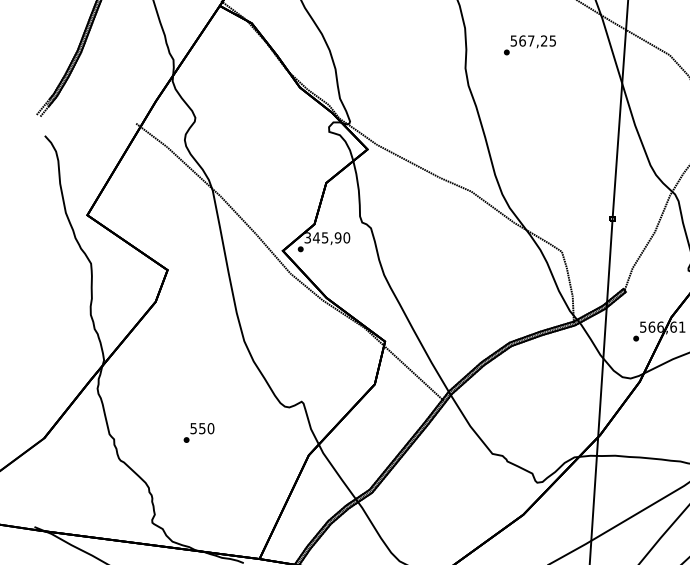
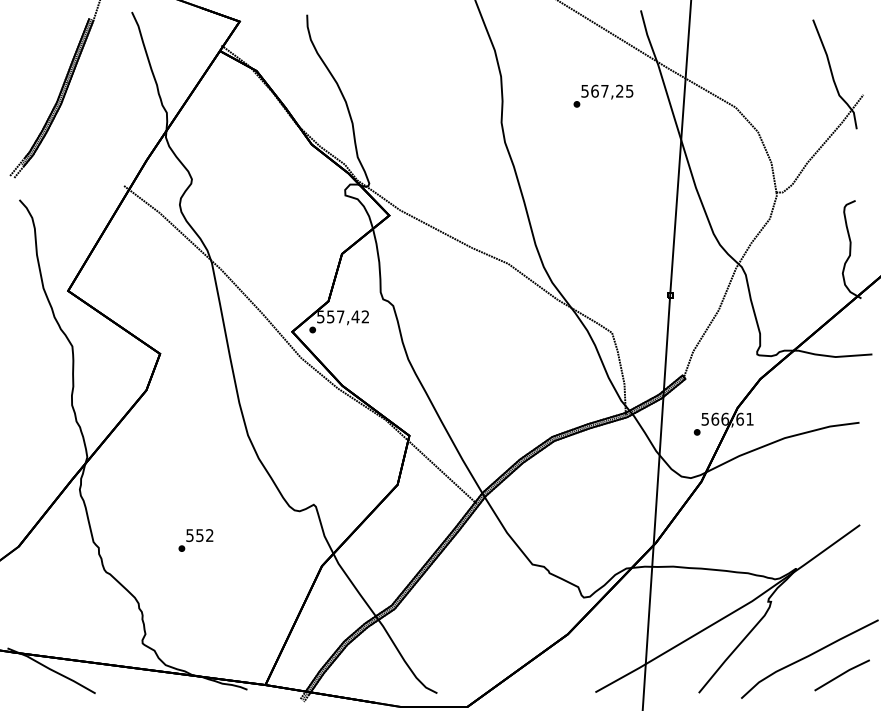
text: (529, 44) -> (603, 95), moved
text: (327, 237) -> (343, 316), 345,90 -> 557,42
text: (210, 428) -> (209, 535), 550 -> 552

